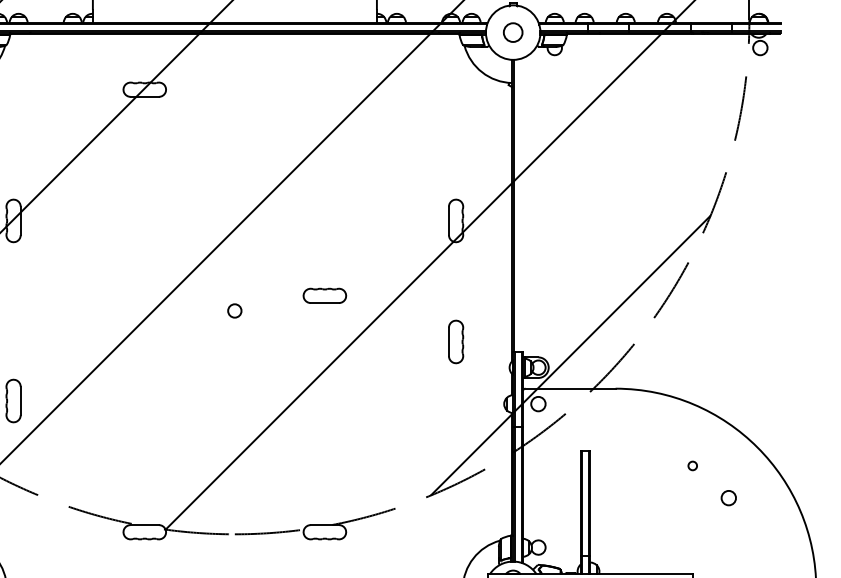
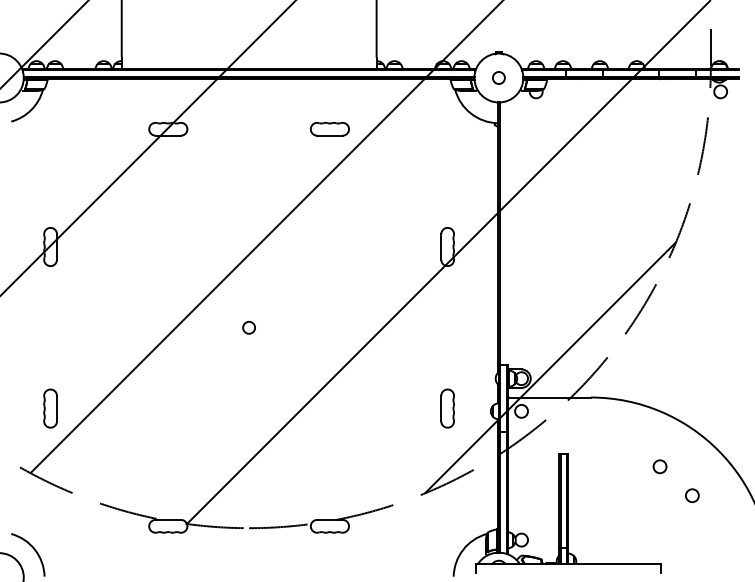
circle: (512, 32) -> (498, 77), size x0.71
part: (324, 296) -> (329, 129), moved
part: (455, 341) -> (447, 408), moved
circle: (692, 465) -> (659, 466), size x1.67

